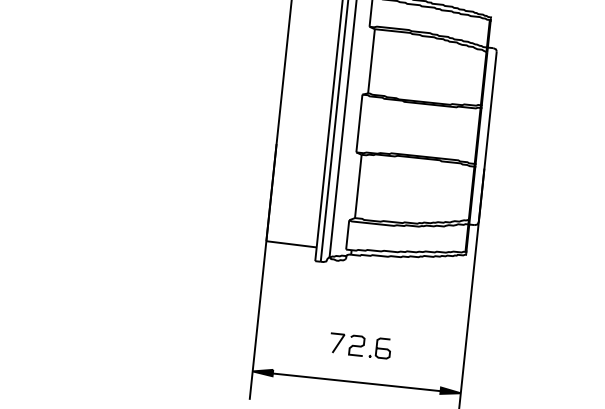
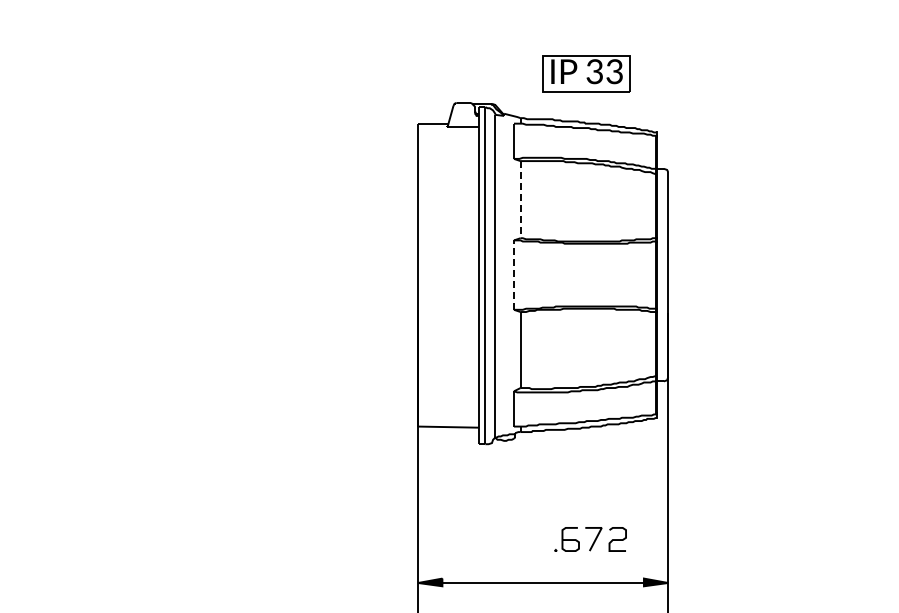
line: (371, 61) -> (520, 199), solid -> dashed
line: (359, 123) -> (514, 275), solid -> dashed
part: (346, 344) -> (605, 539), moved

